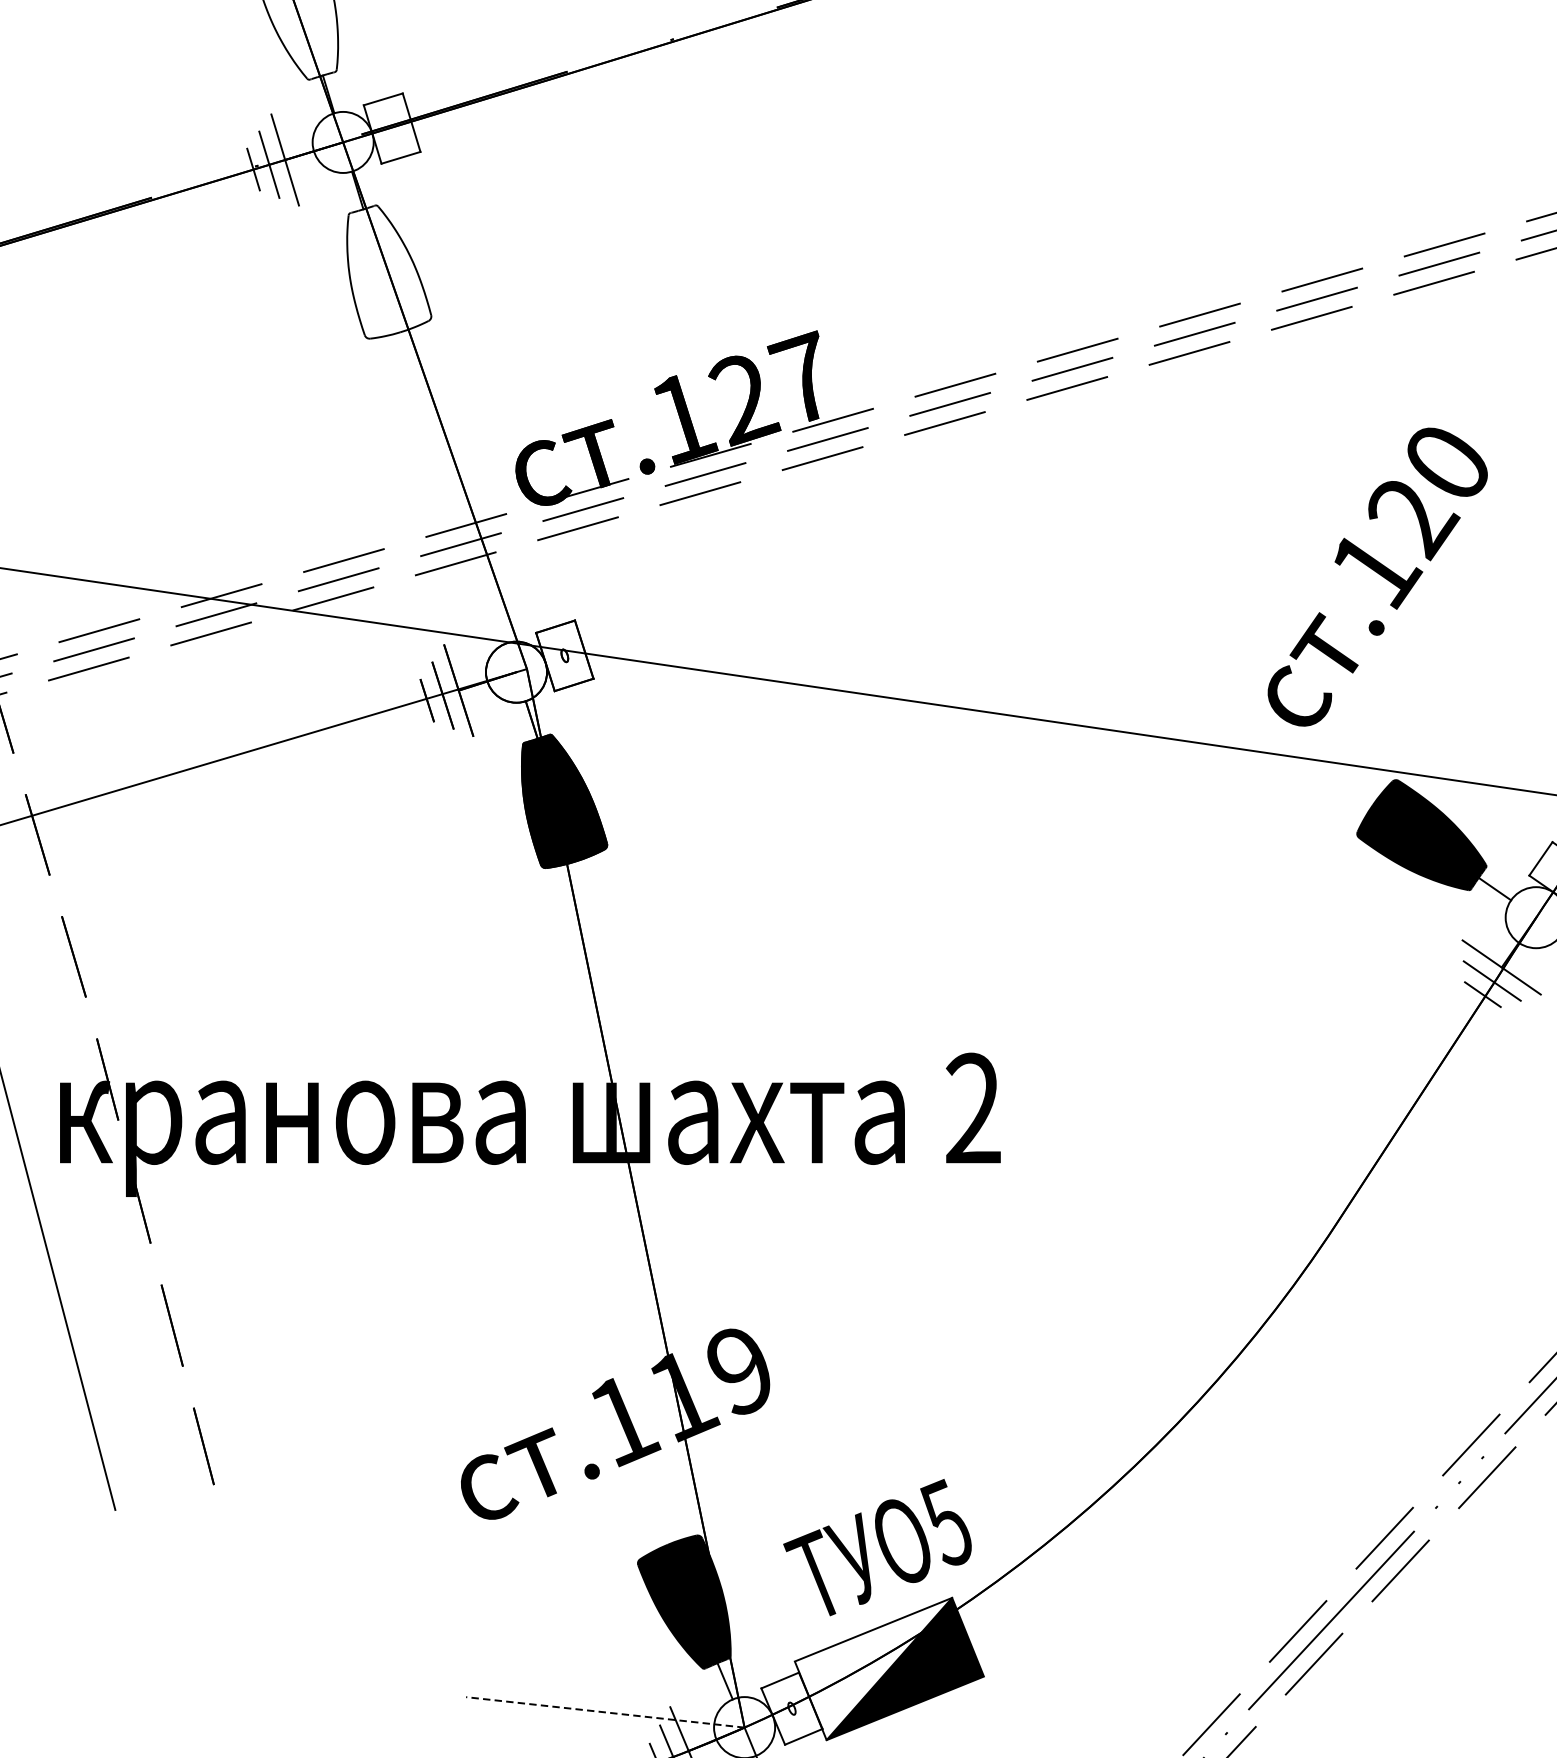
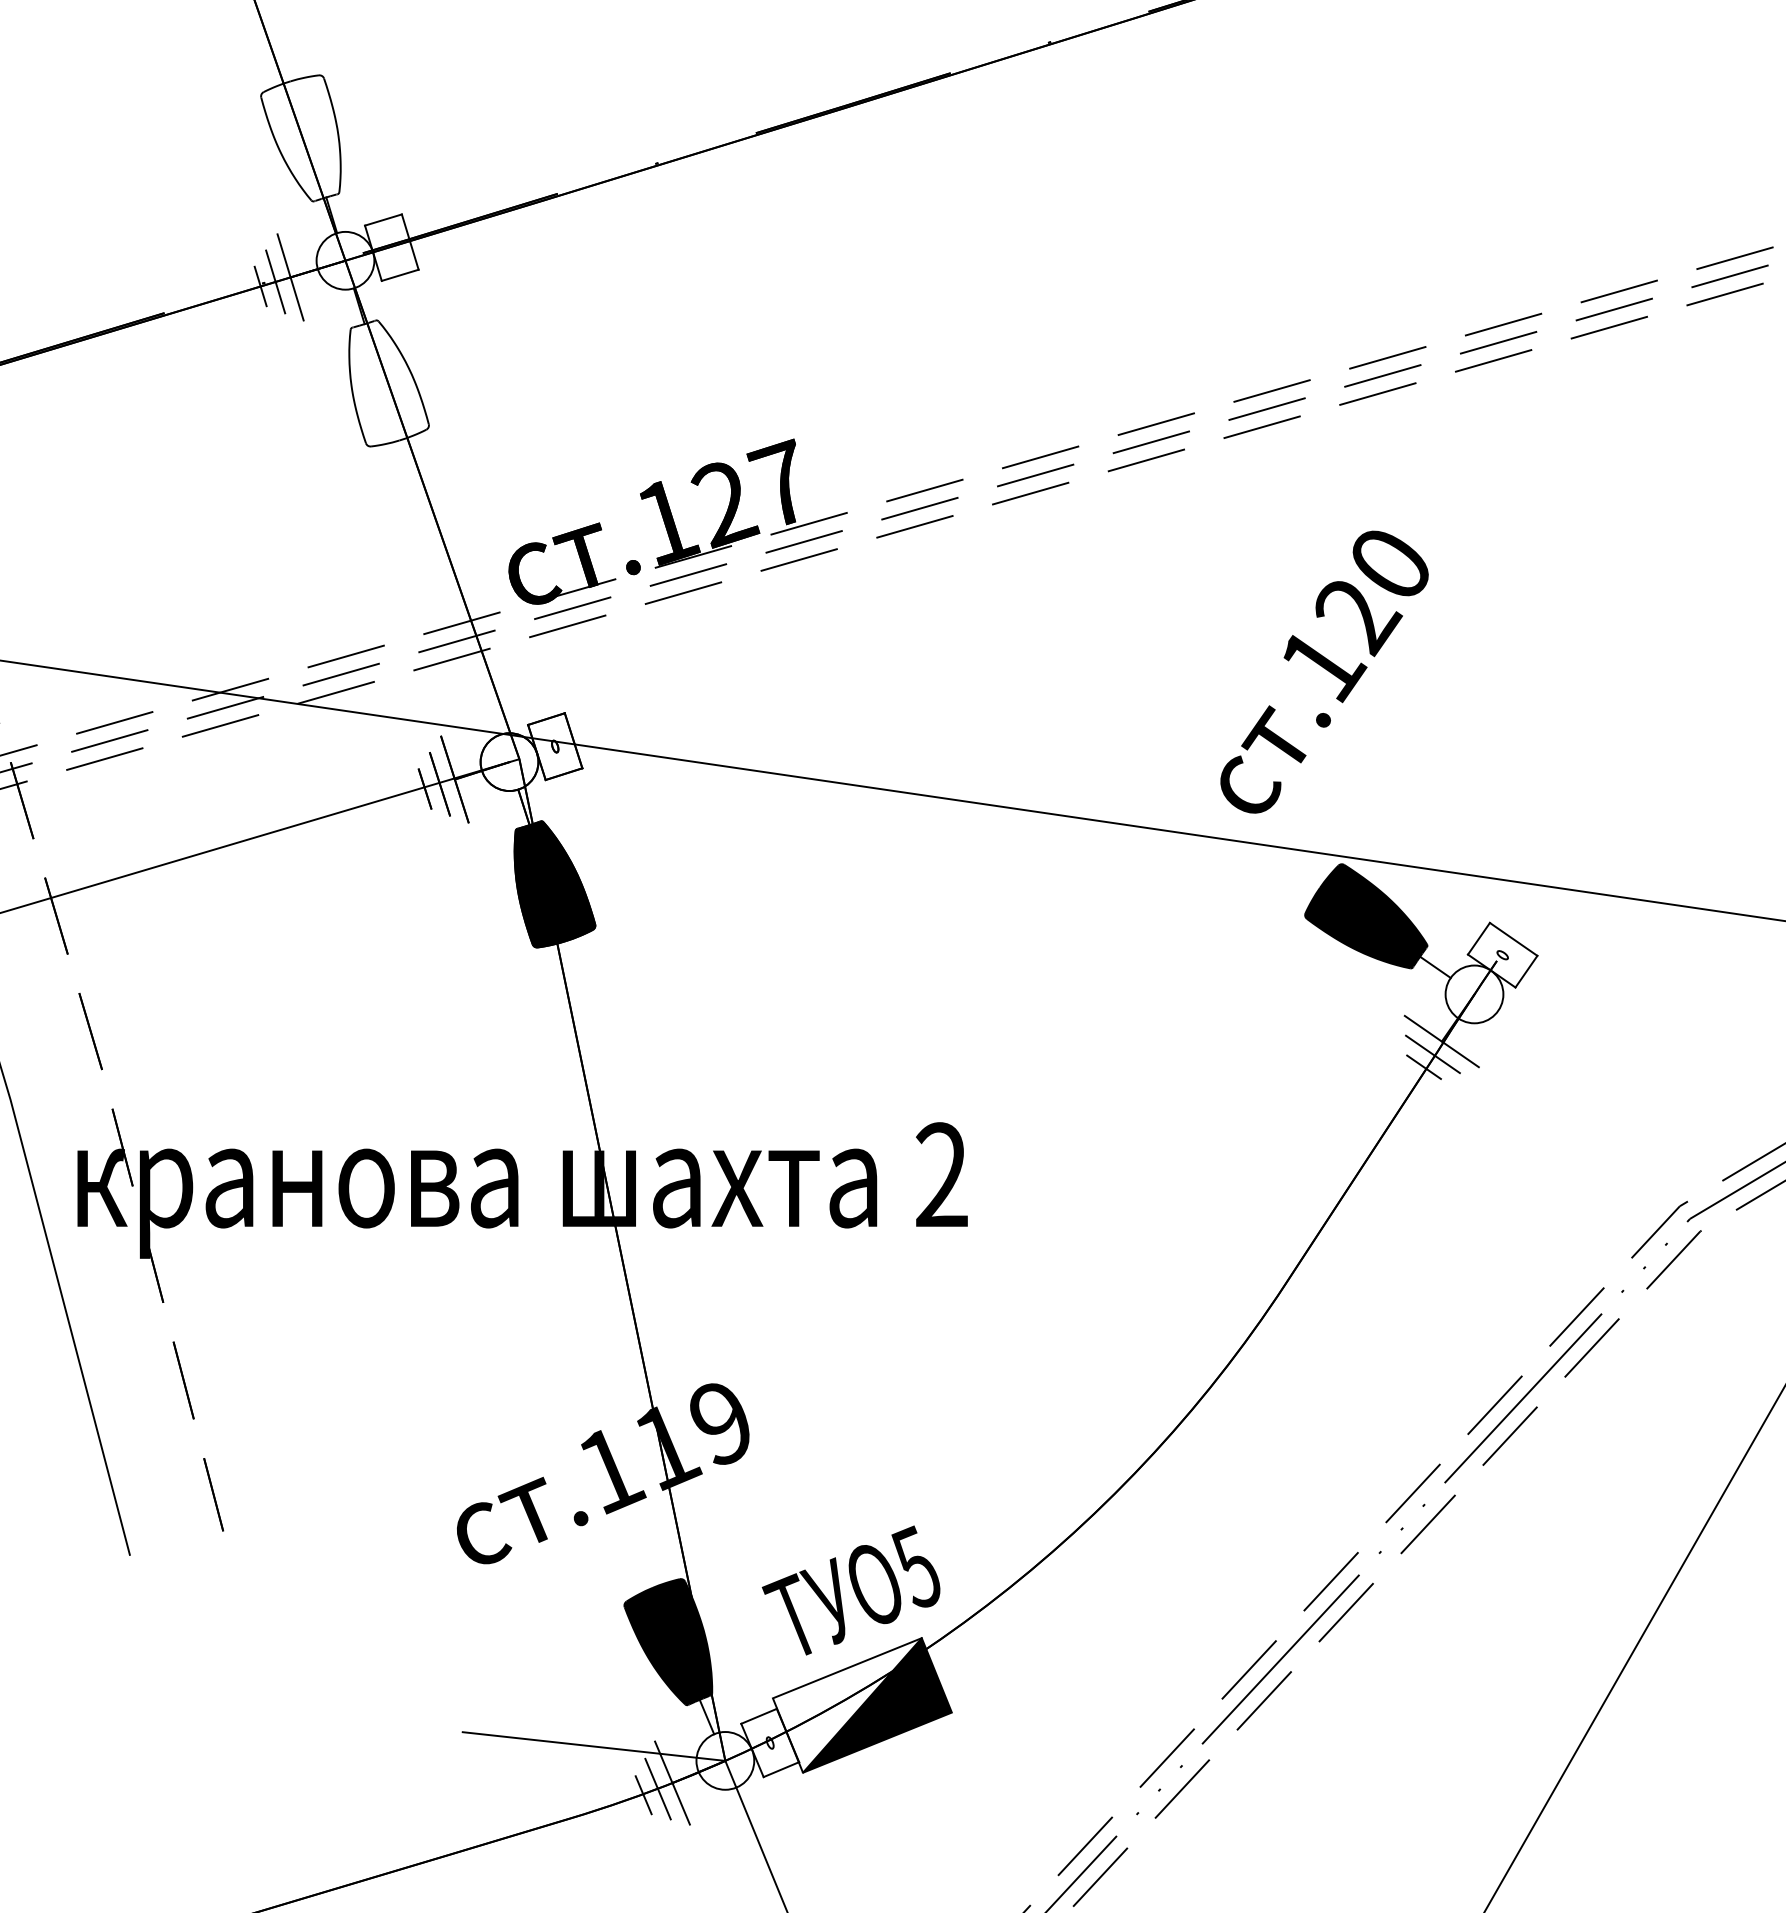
line: (605, 1712) -> (593, 1746), dashed -> solid

